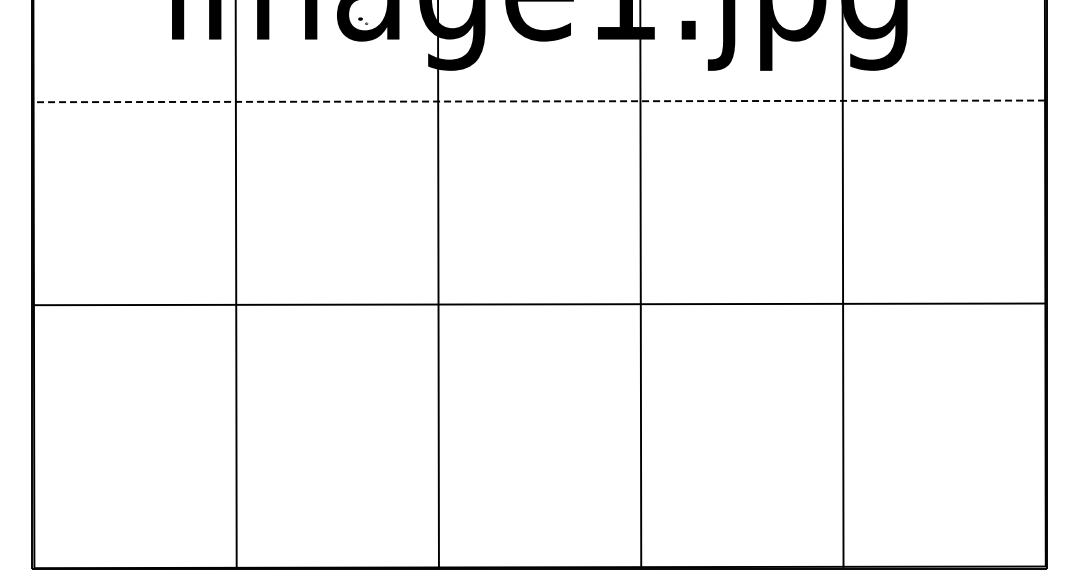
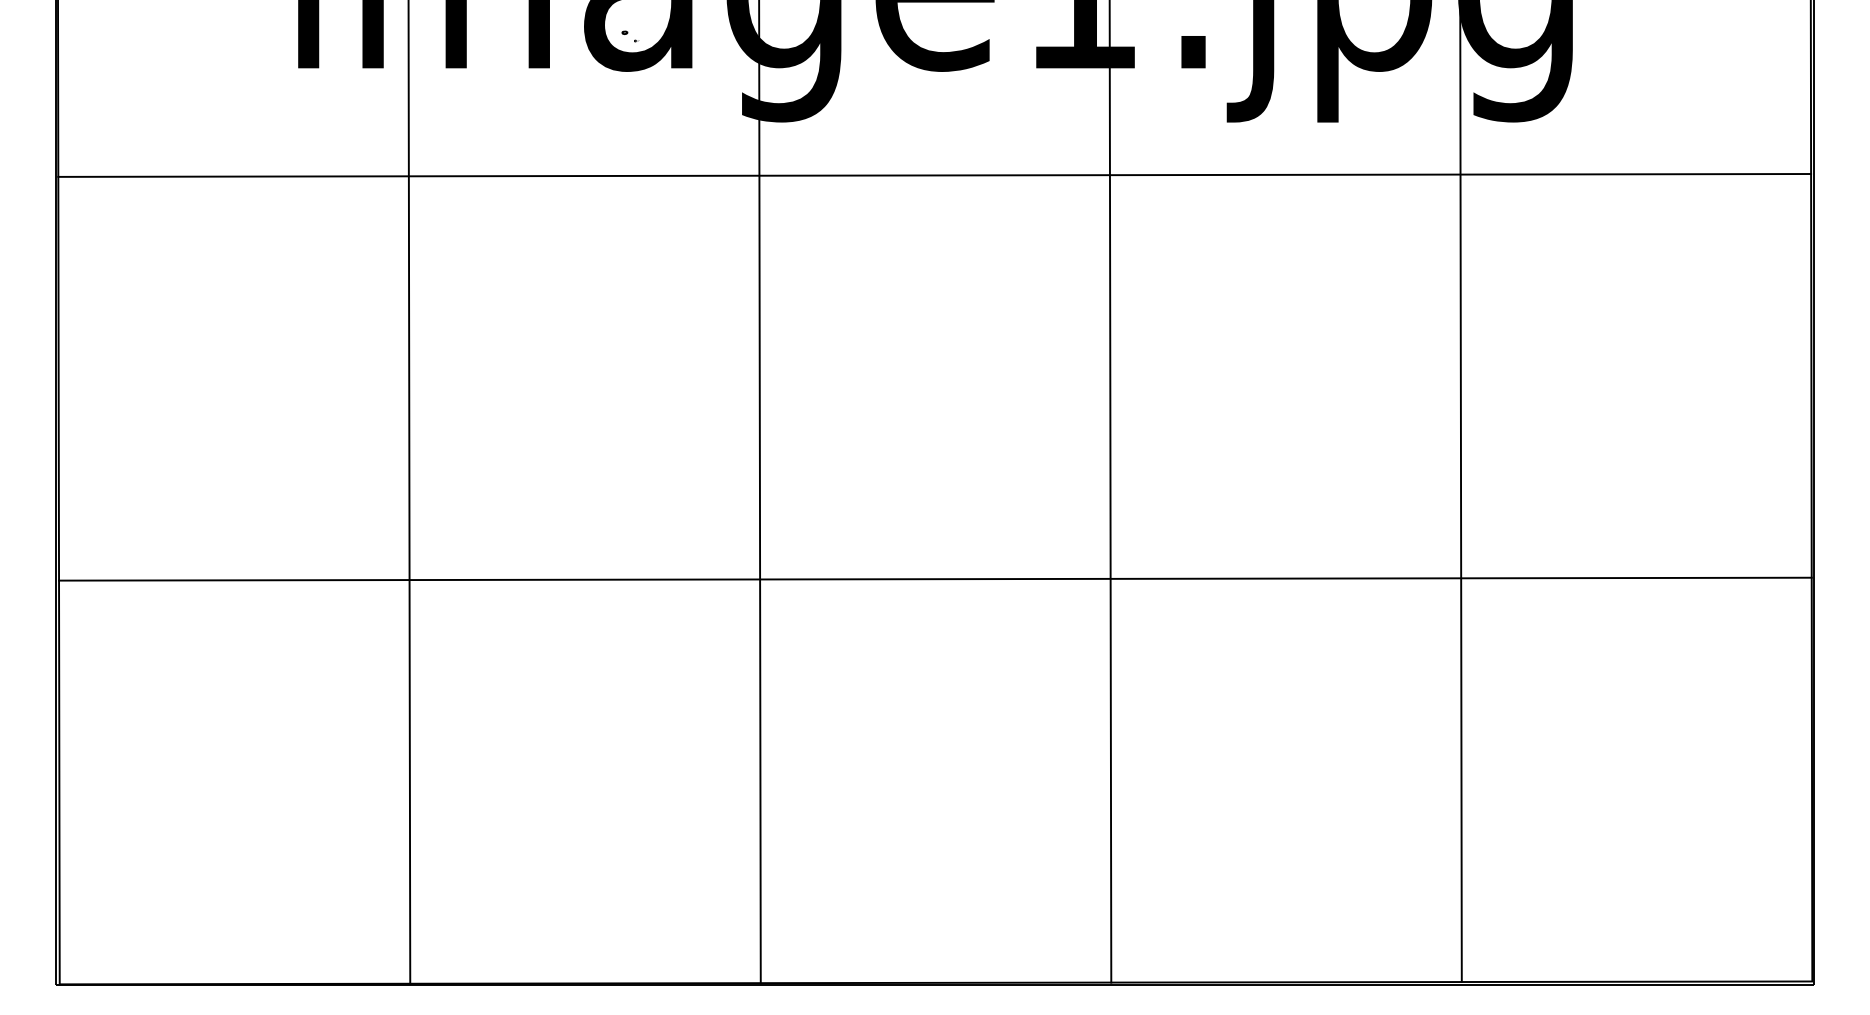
line: (539, 101) -> (935, 175), dashed -> solid
line: (539, 304) -> (935, 579), moved

